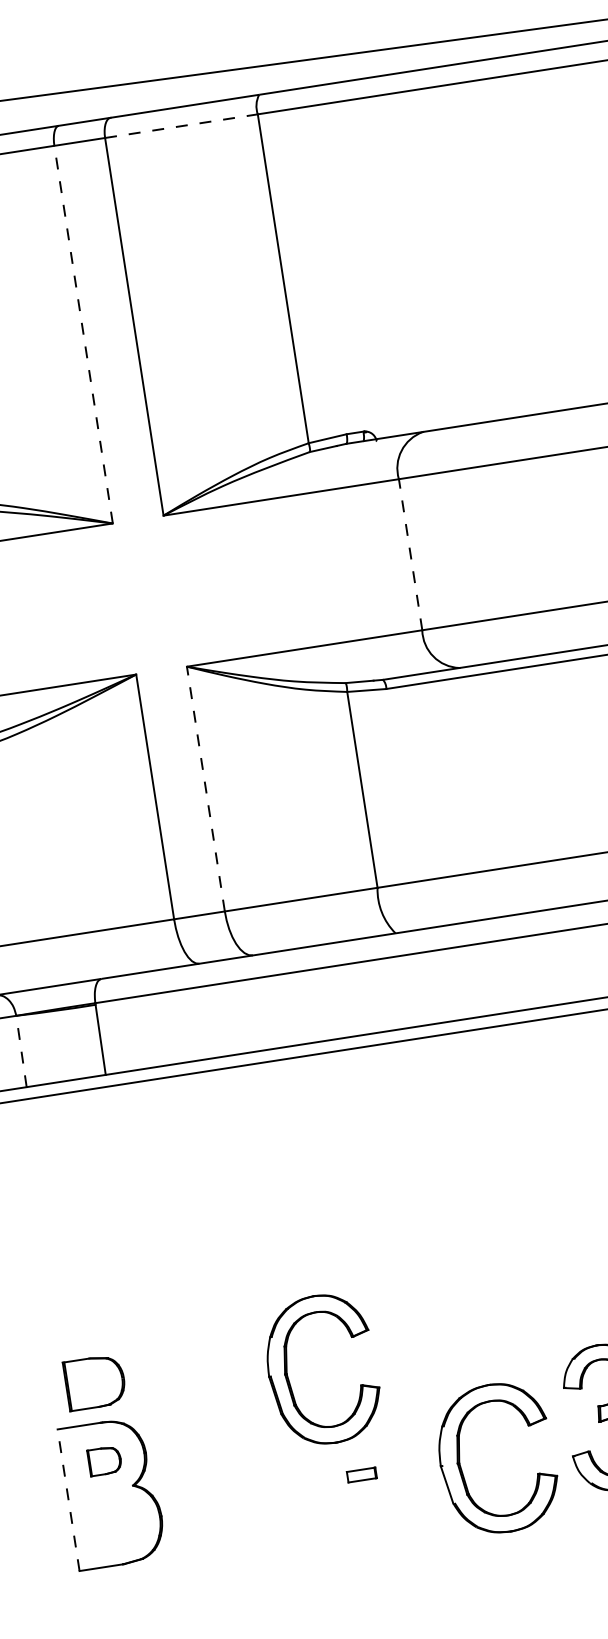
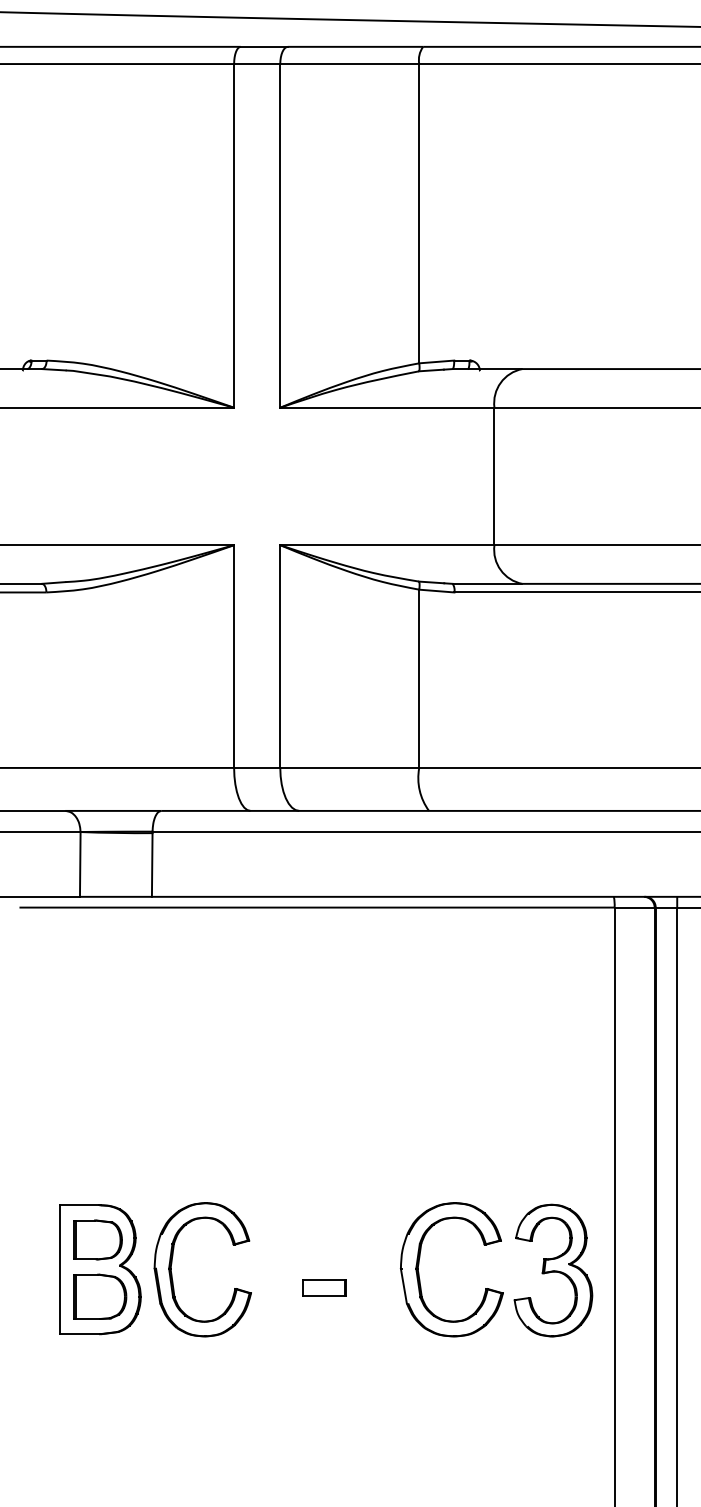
line: (182, 126) -> (350, 64), dashed -> solid
line: (83, 334) -> (234, 235), dashed -> solid
line: (410, 554) -> (494, 476), dashed -> solid
line: (206, 788) -> (280, 656), dashed -> solid
line: (21, 1050) -> (80, 863), dashed -> solid
part: (289, 1379) -> (172, 1273), moved
part: (95, 1382) -> (100, 1296), moved
part: (104, 1460) -> (97, 1239), size x1.67
part: (461, 1467) -> (419, 1272), moved
part: (361, 1474) -> (324, 1287), size x1.67
line: (68, 1499) -> (60, 1269), dashed -> solid

